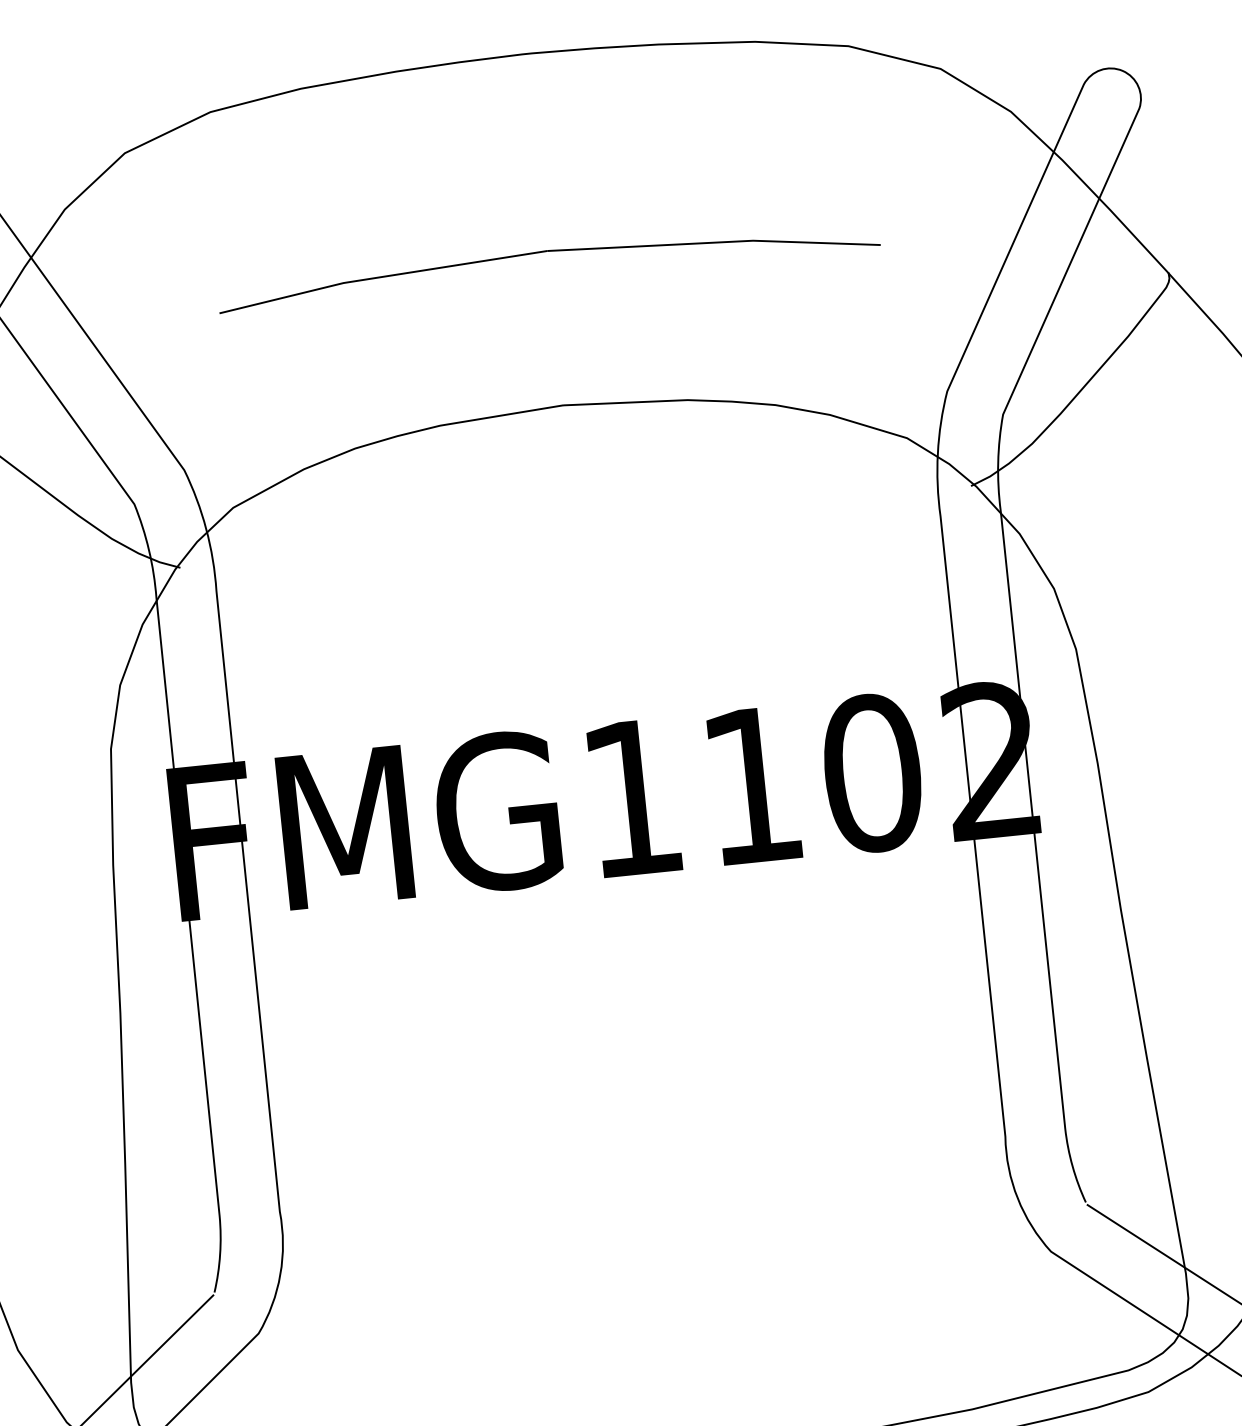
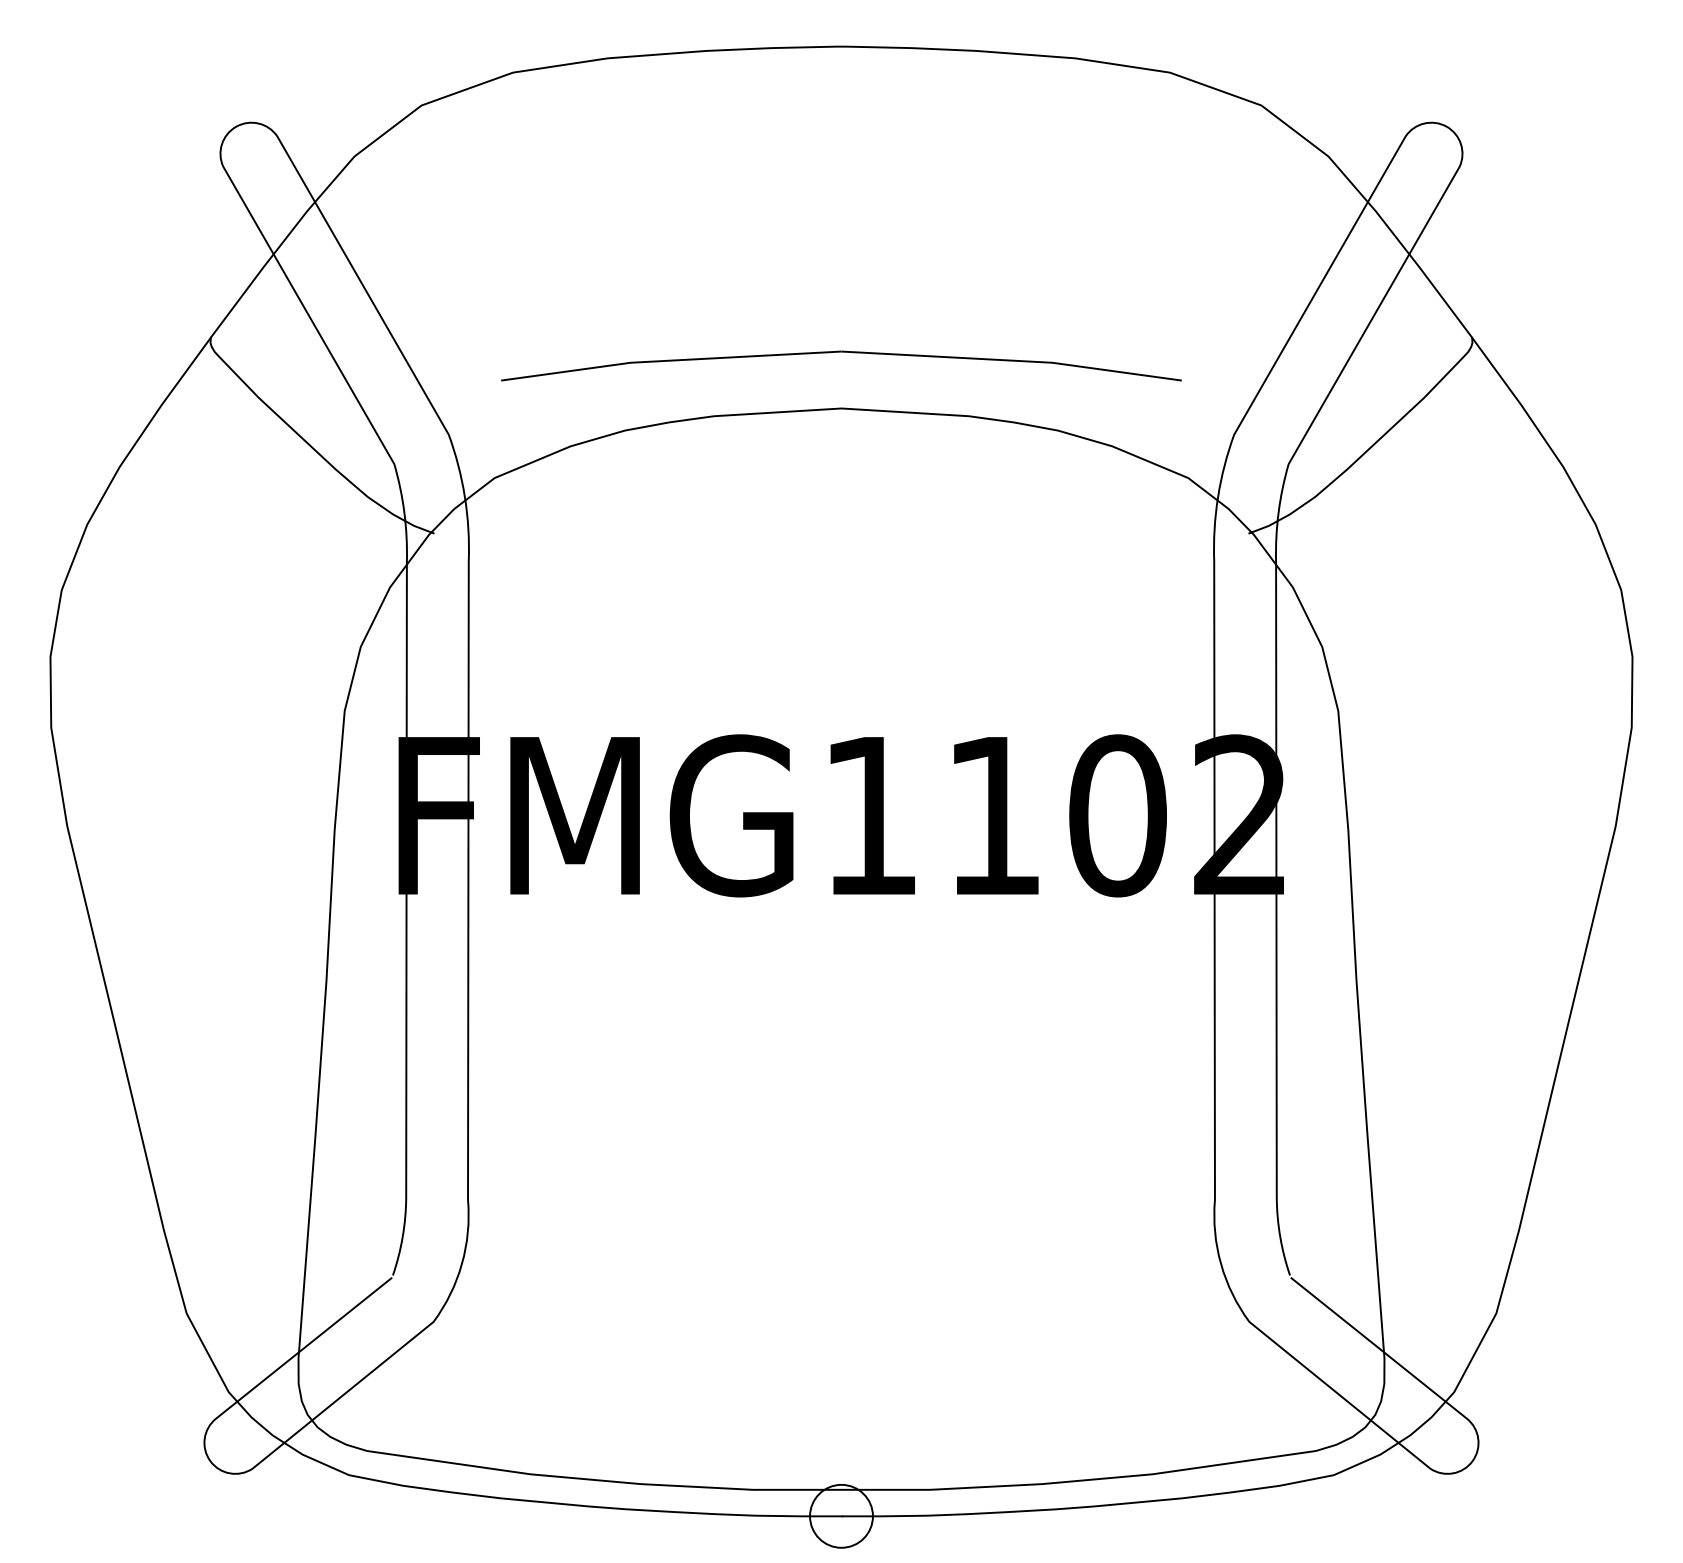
part: (547, 251) -> (841, 352), moved

